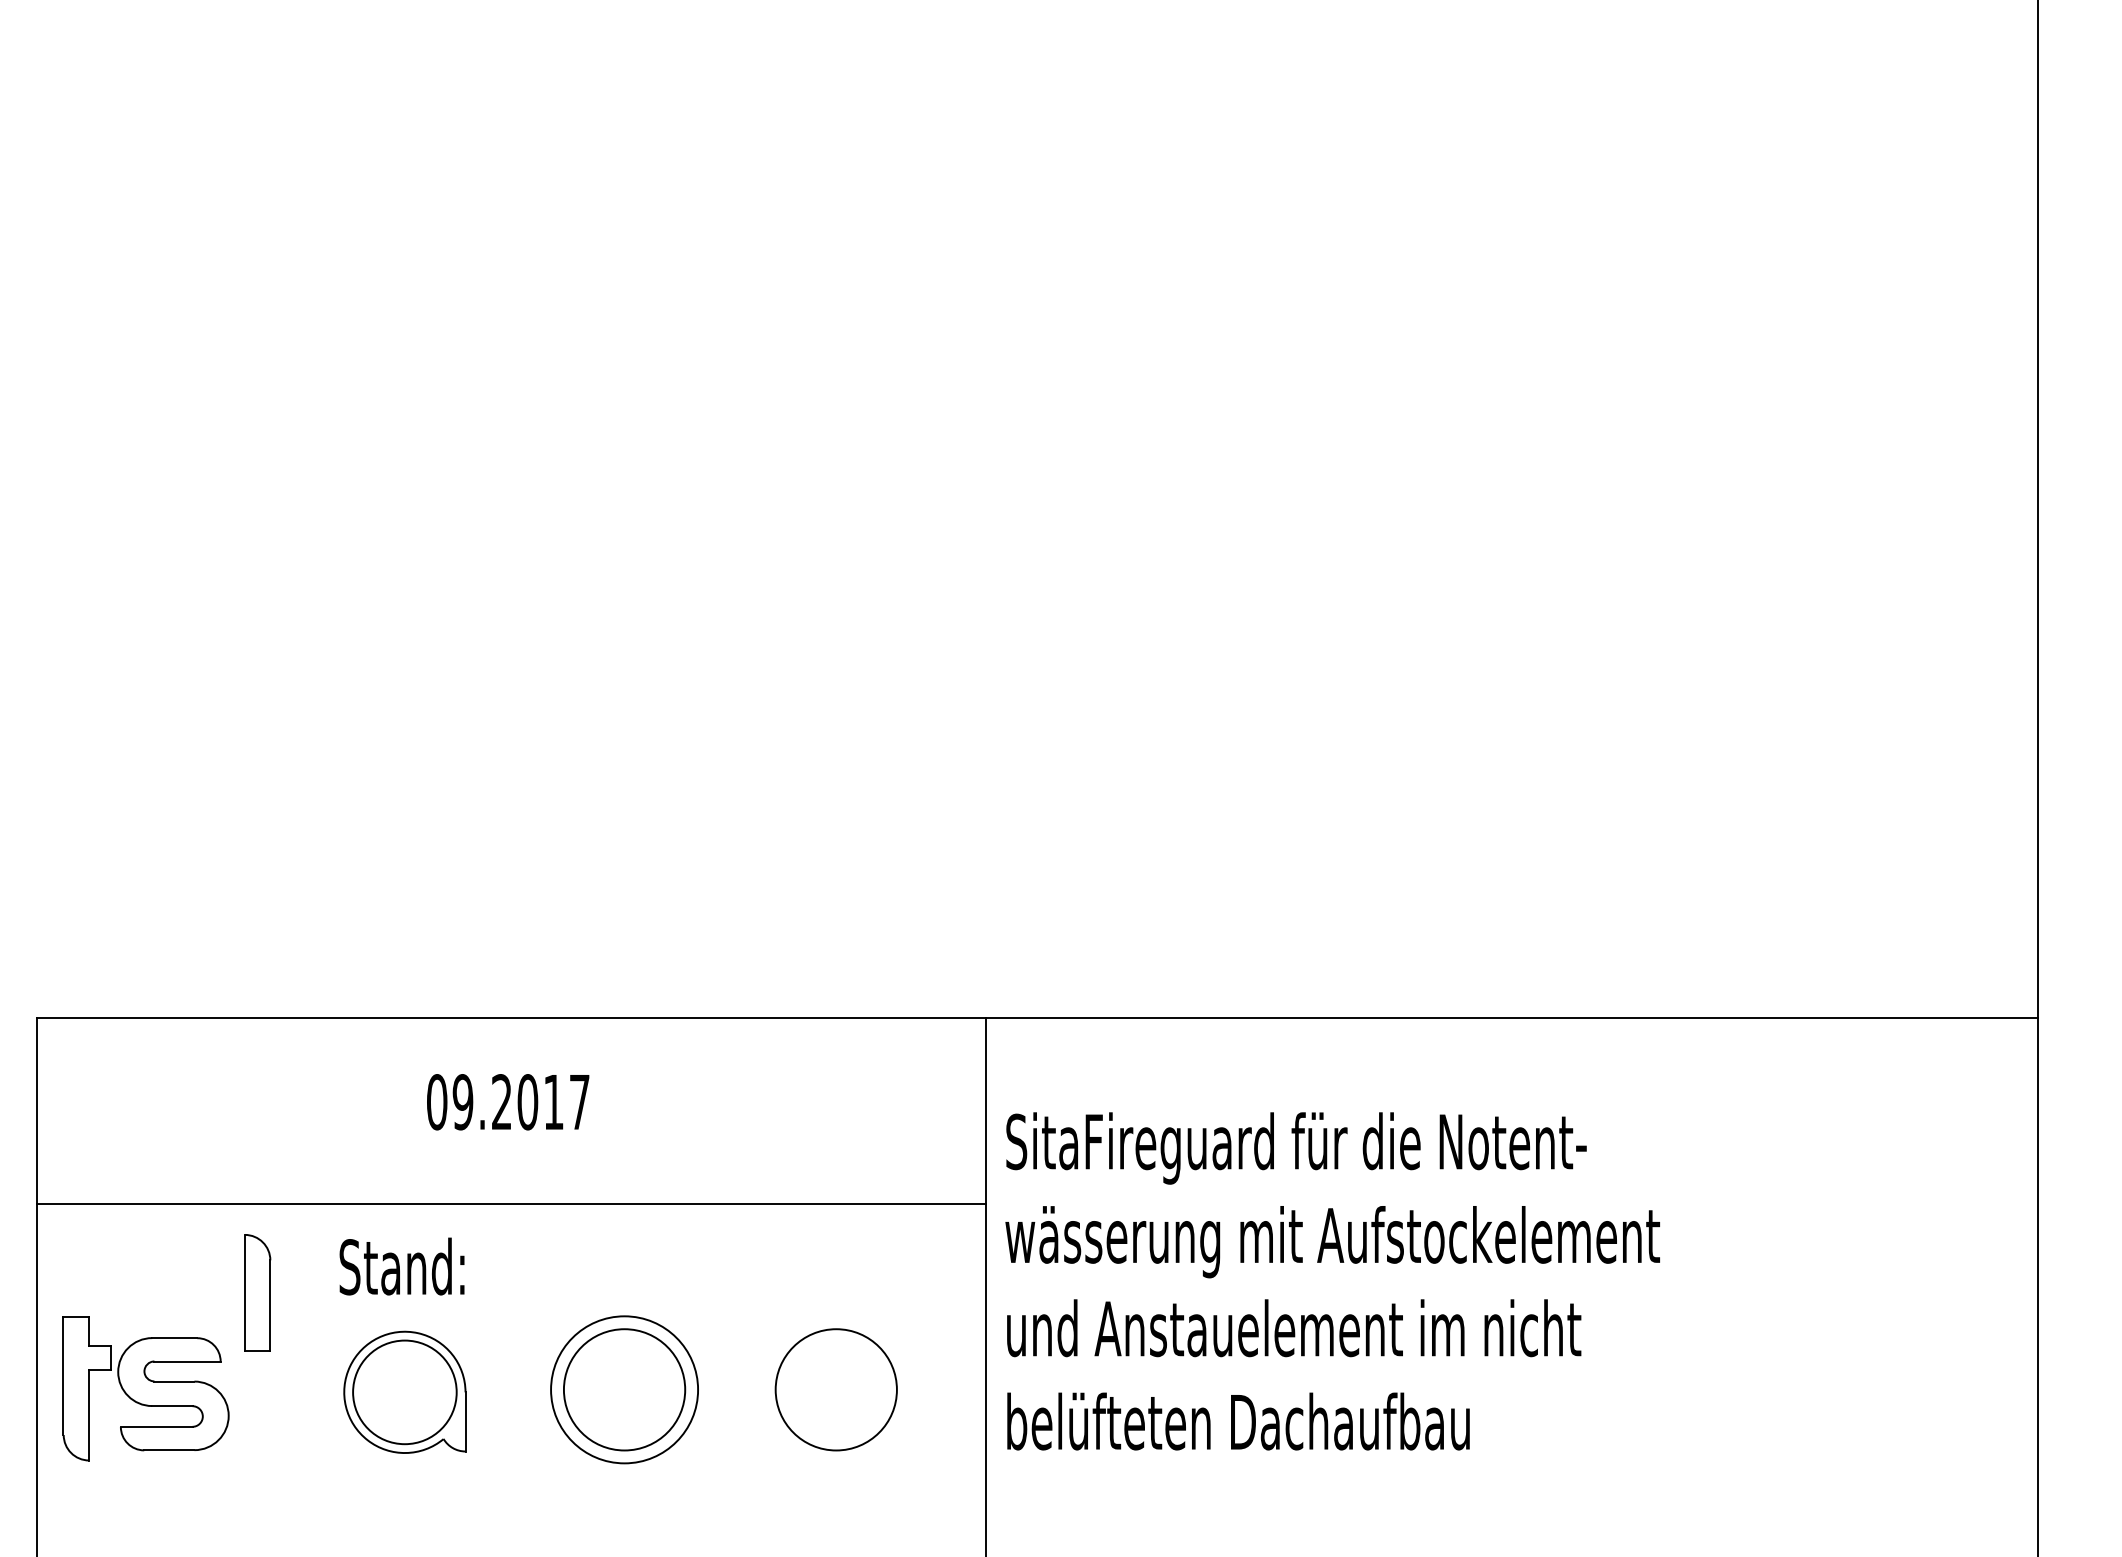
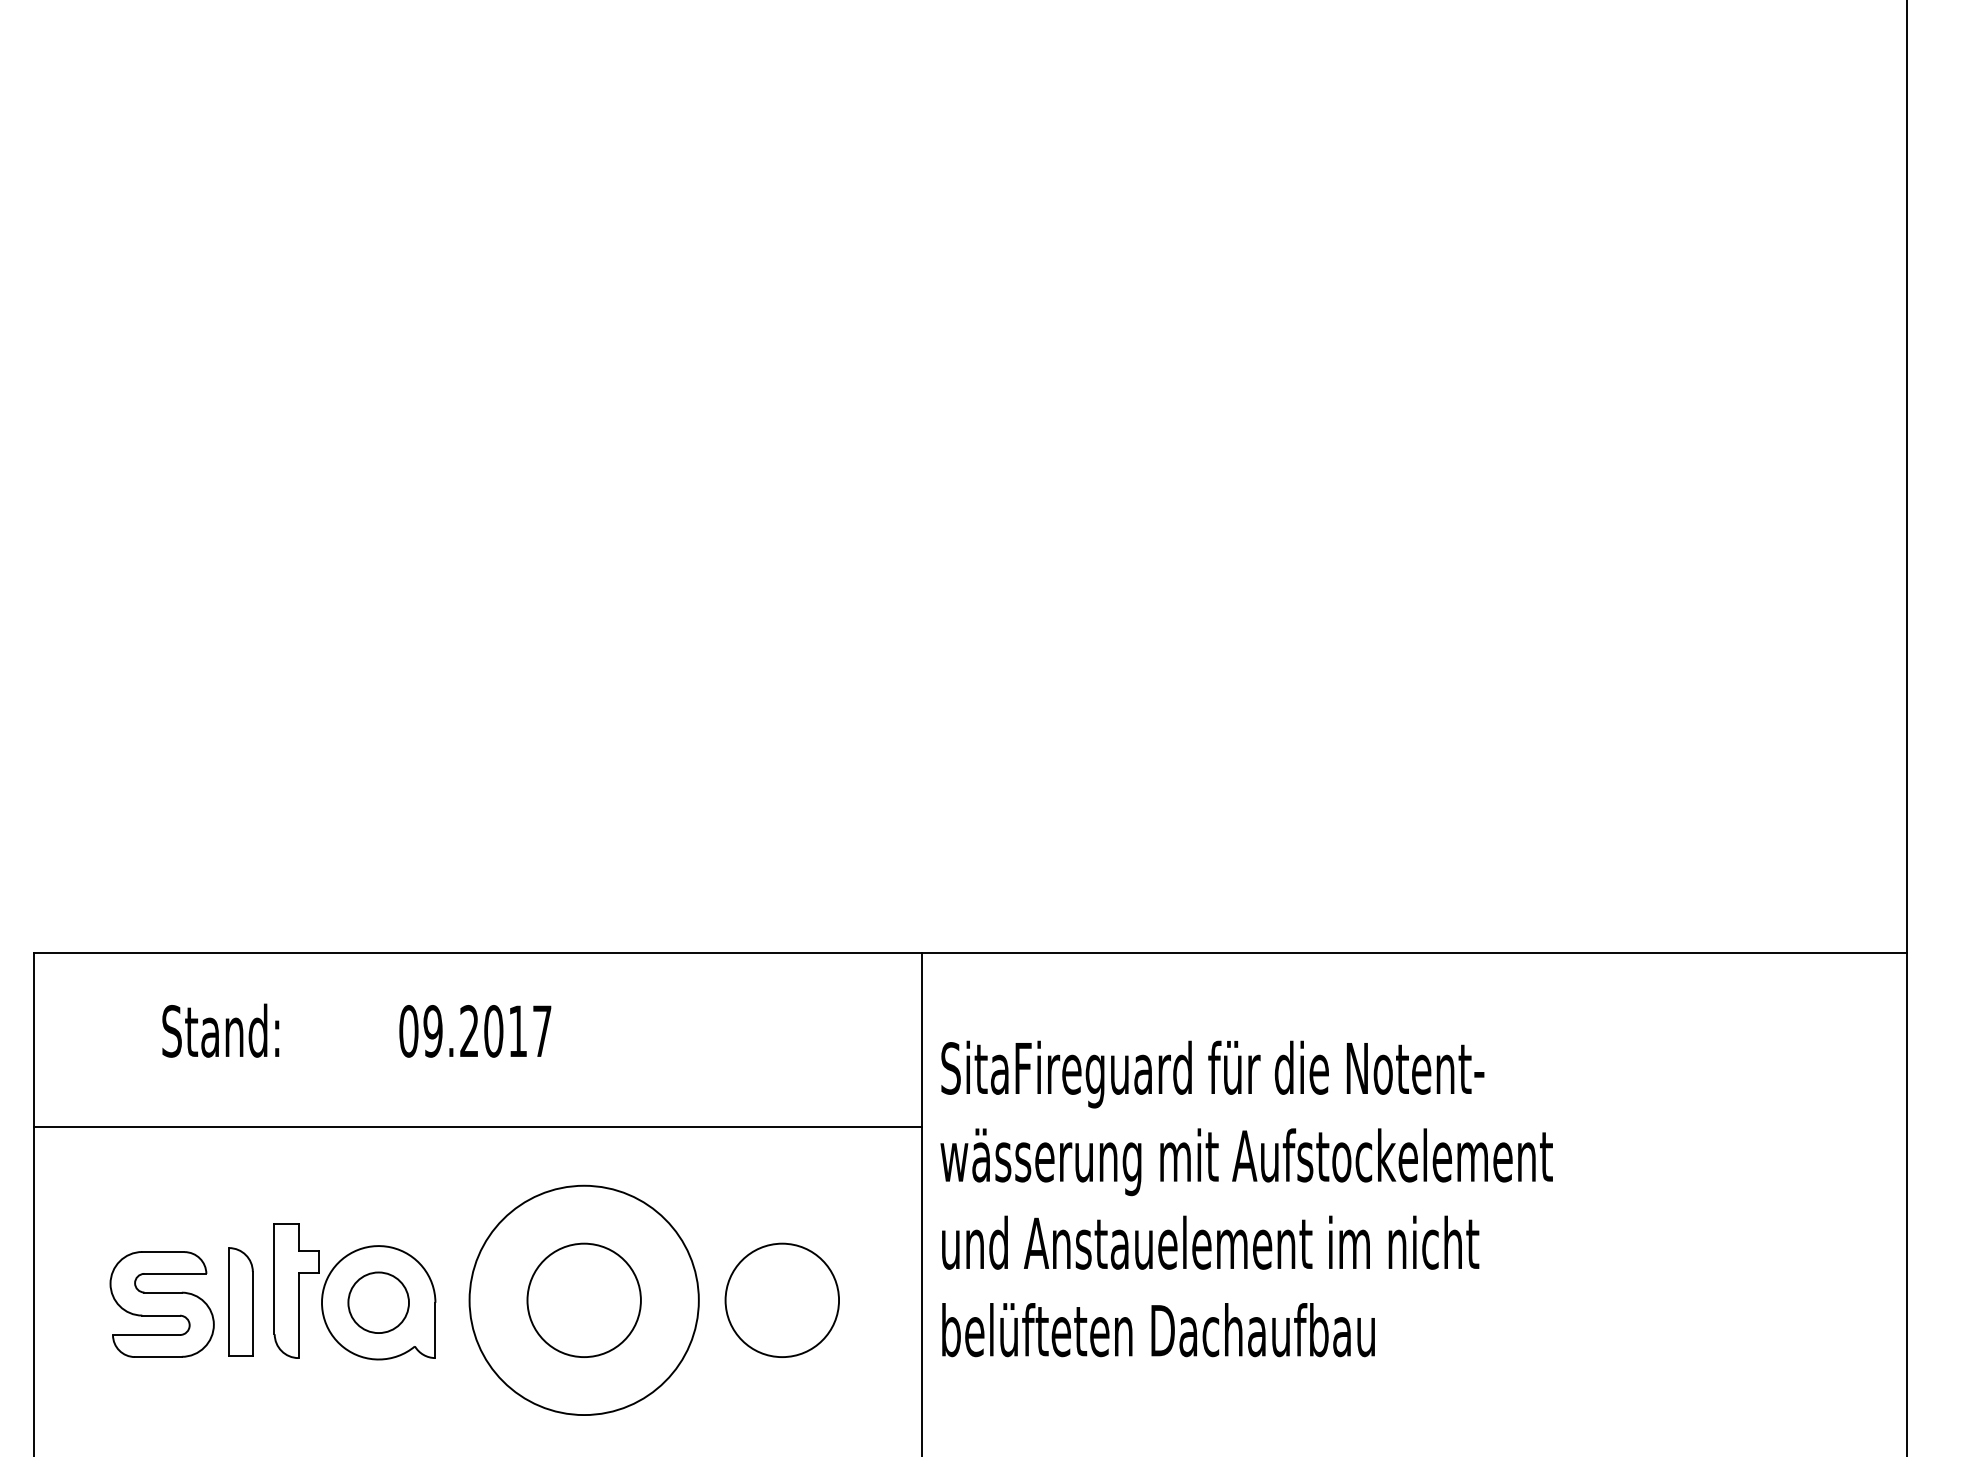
text: (401, 1266) -> (220, 1030), moved
part: (257, 1292) -> (240, 1301), moved
part: (86, 1388) -> (296, 1290), moved
circle: (624, 1389) -> (584, 1300), size x1.67
circle: (404, 1392) -> (378, 1302), size x0.62

